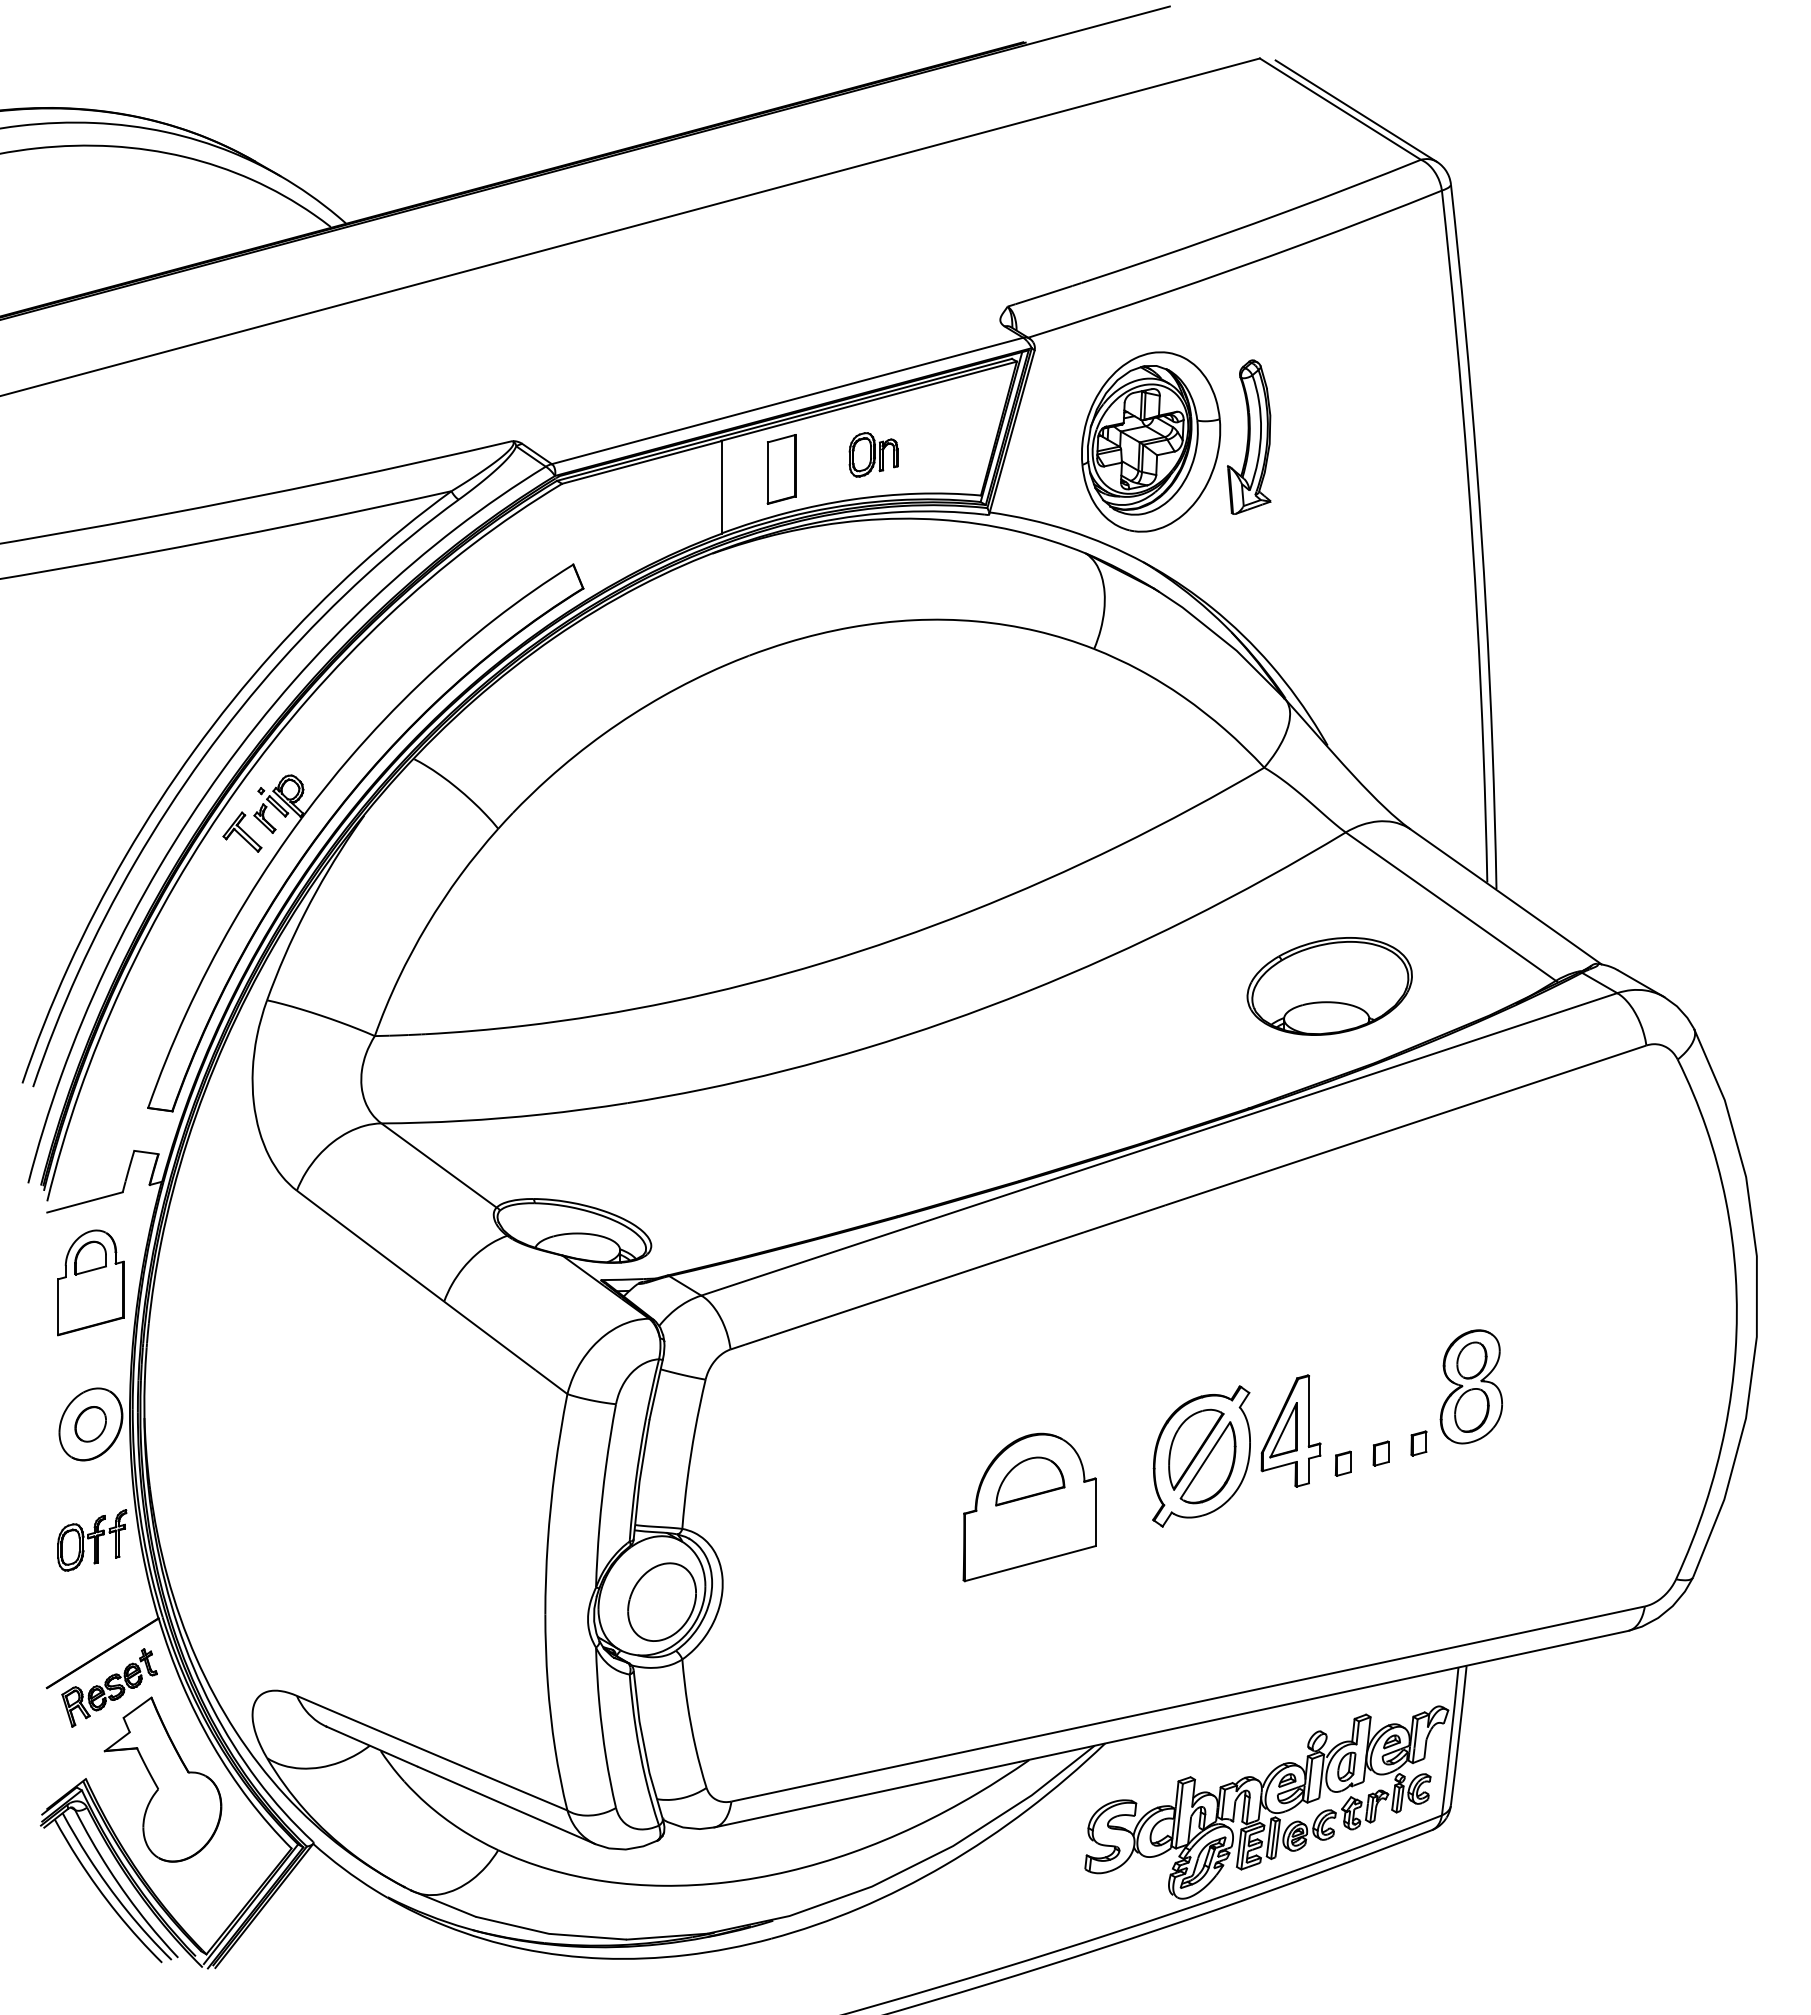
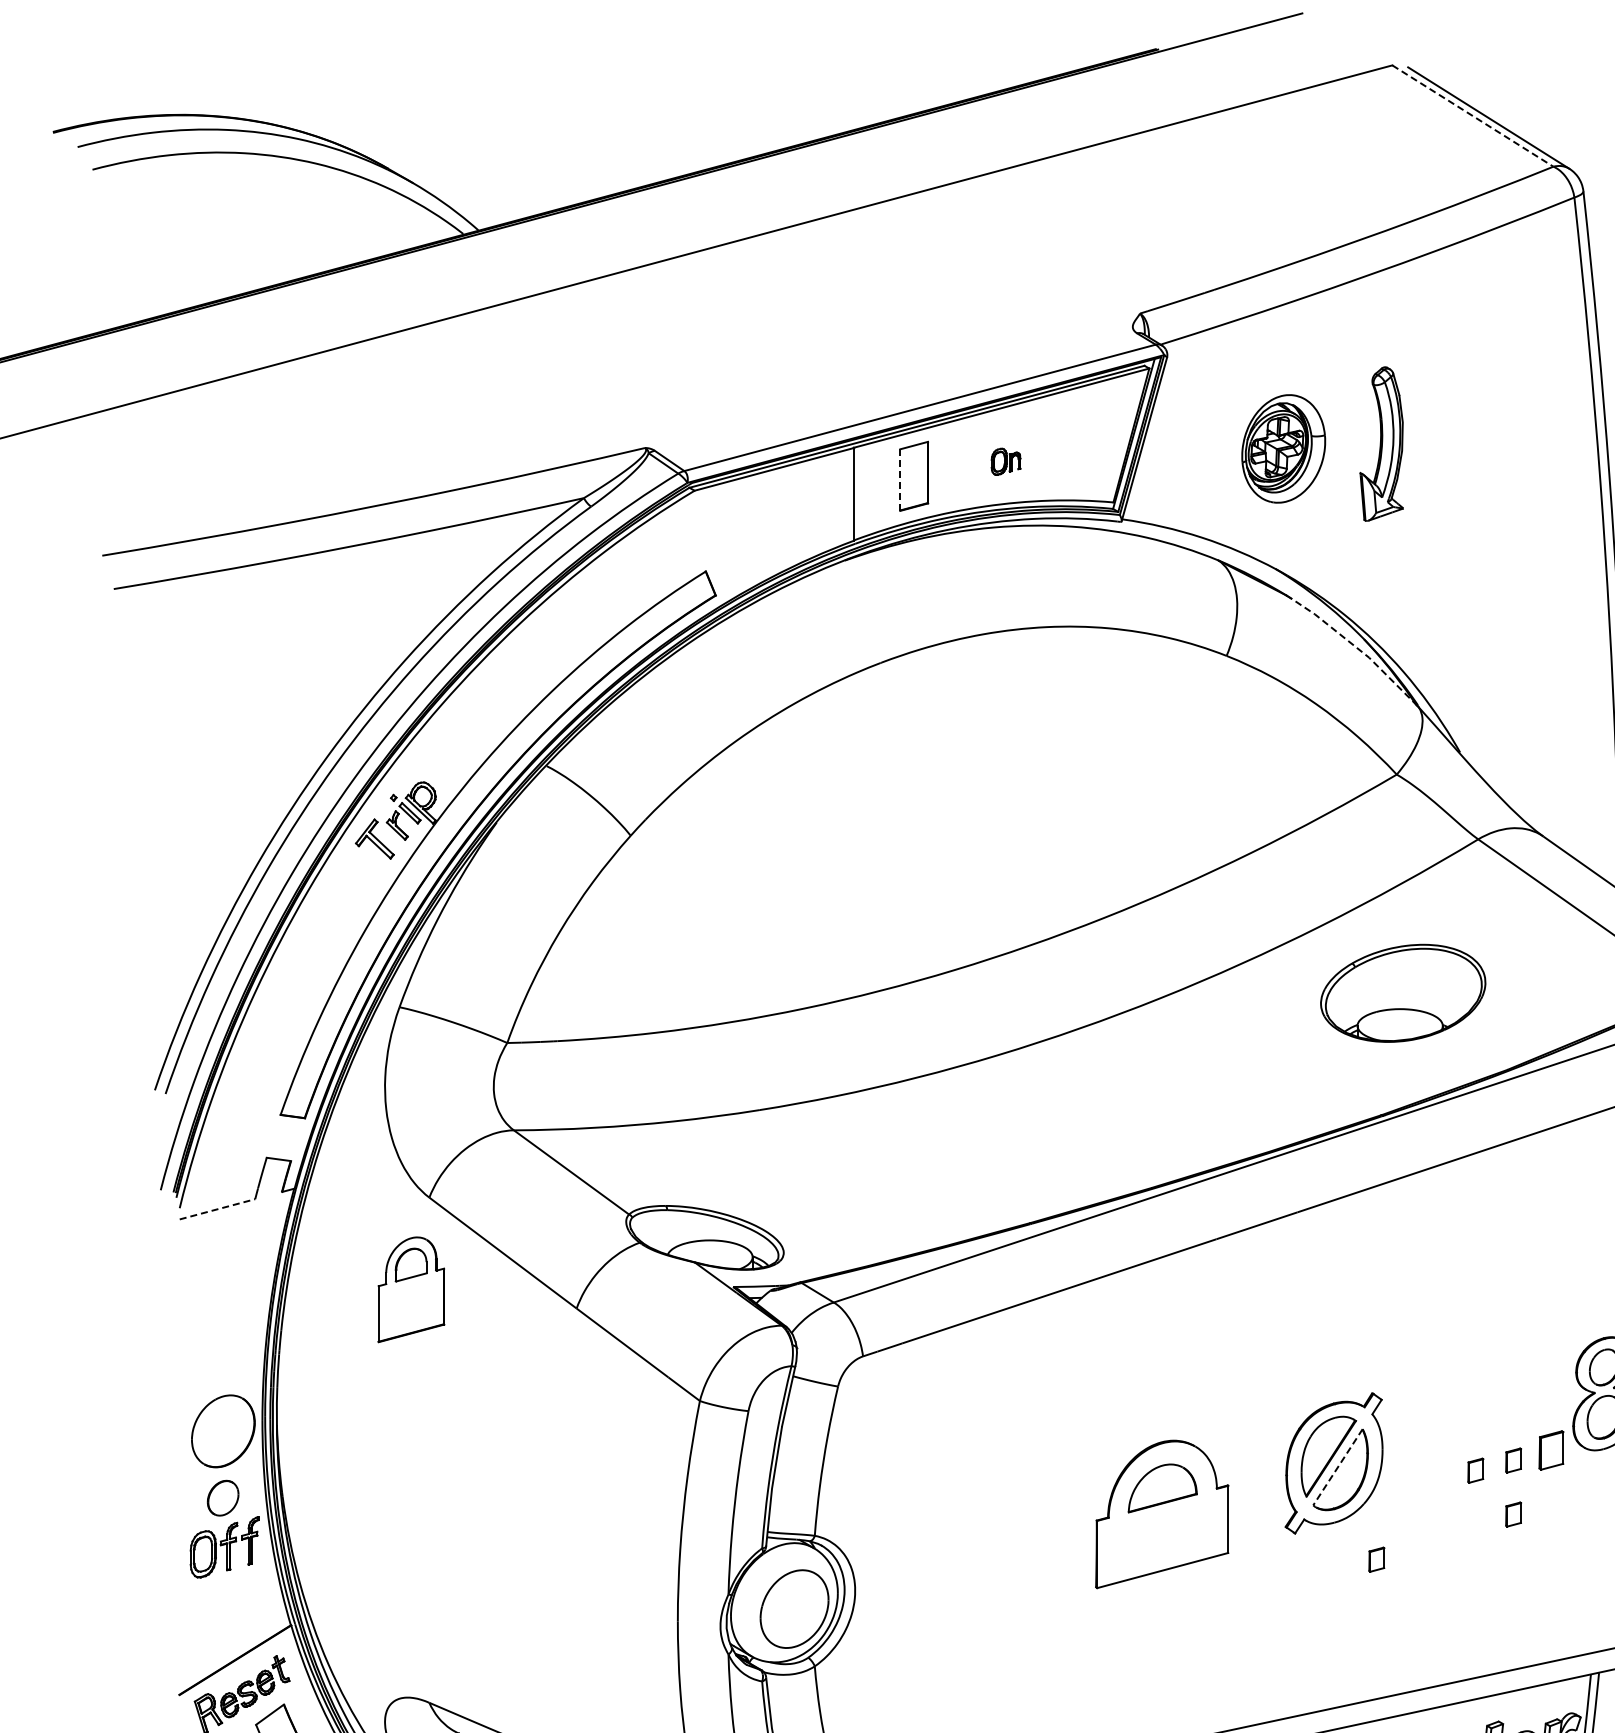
line: (1340, 109) -> (1472, 116), solid -> dashed
part: (1151, 441) -> (1283, 448), size x0.6
part: (873, 454) -> (1005, 461), size x0.6
line: (767, 473) -> (899, 480), solid -> dashed
line: (1225, 641) -> (1357, 648), solid -> dashed
part: (1329, 986) -> (1402, 993), moved
line: (85, 1202) -> (217, 1209), solid -> dashed
part: (90, 1282) -> (410, 1289), moved
part: (90, 1424) -> (222, 1498), moved
part: (1290, 1430) -> (1422, 1437), removed
part: (1418, 1443) -> (1550, 1450), size x1.6
line: (1205, 1460) -> (1337, 1467), solid -> dashed
part: (1380, 1507) -> (1512, 1514), added
part: (1243, 1552) -> (1375, 1559), added

